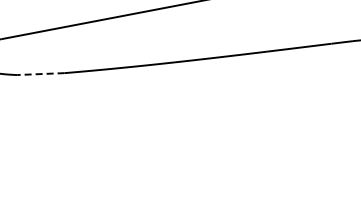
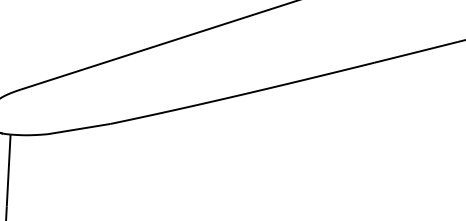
line: (40, 74) -> (78, 129), dashed -> solid

